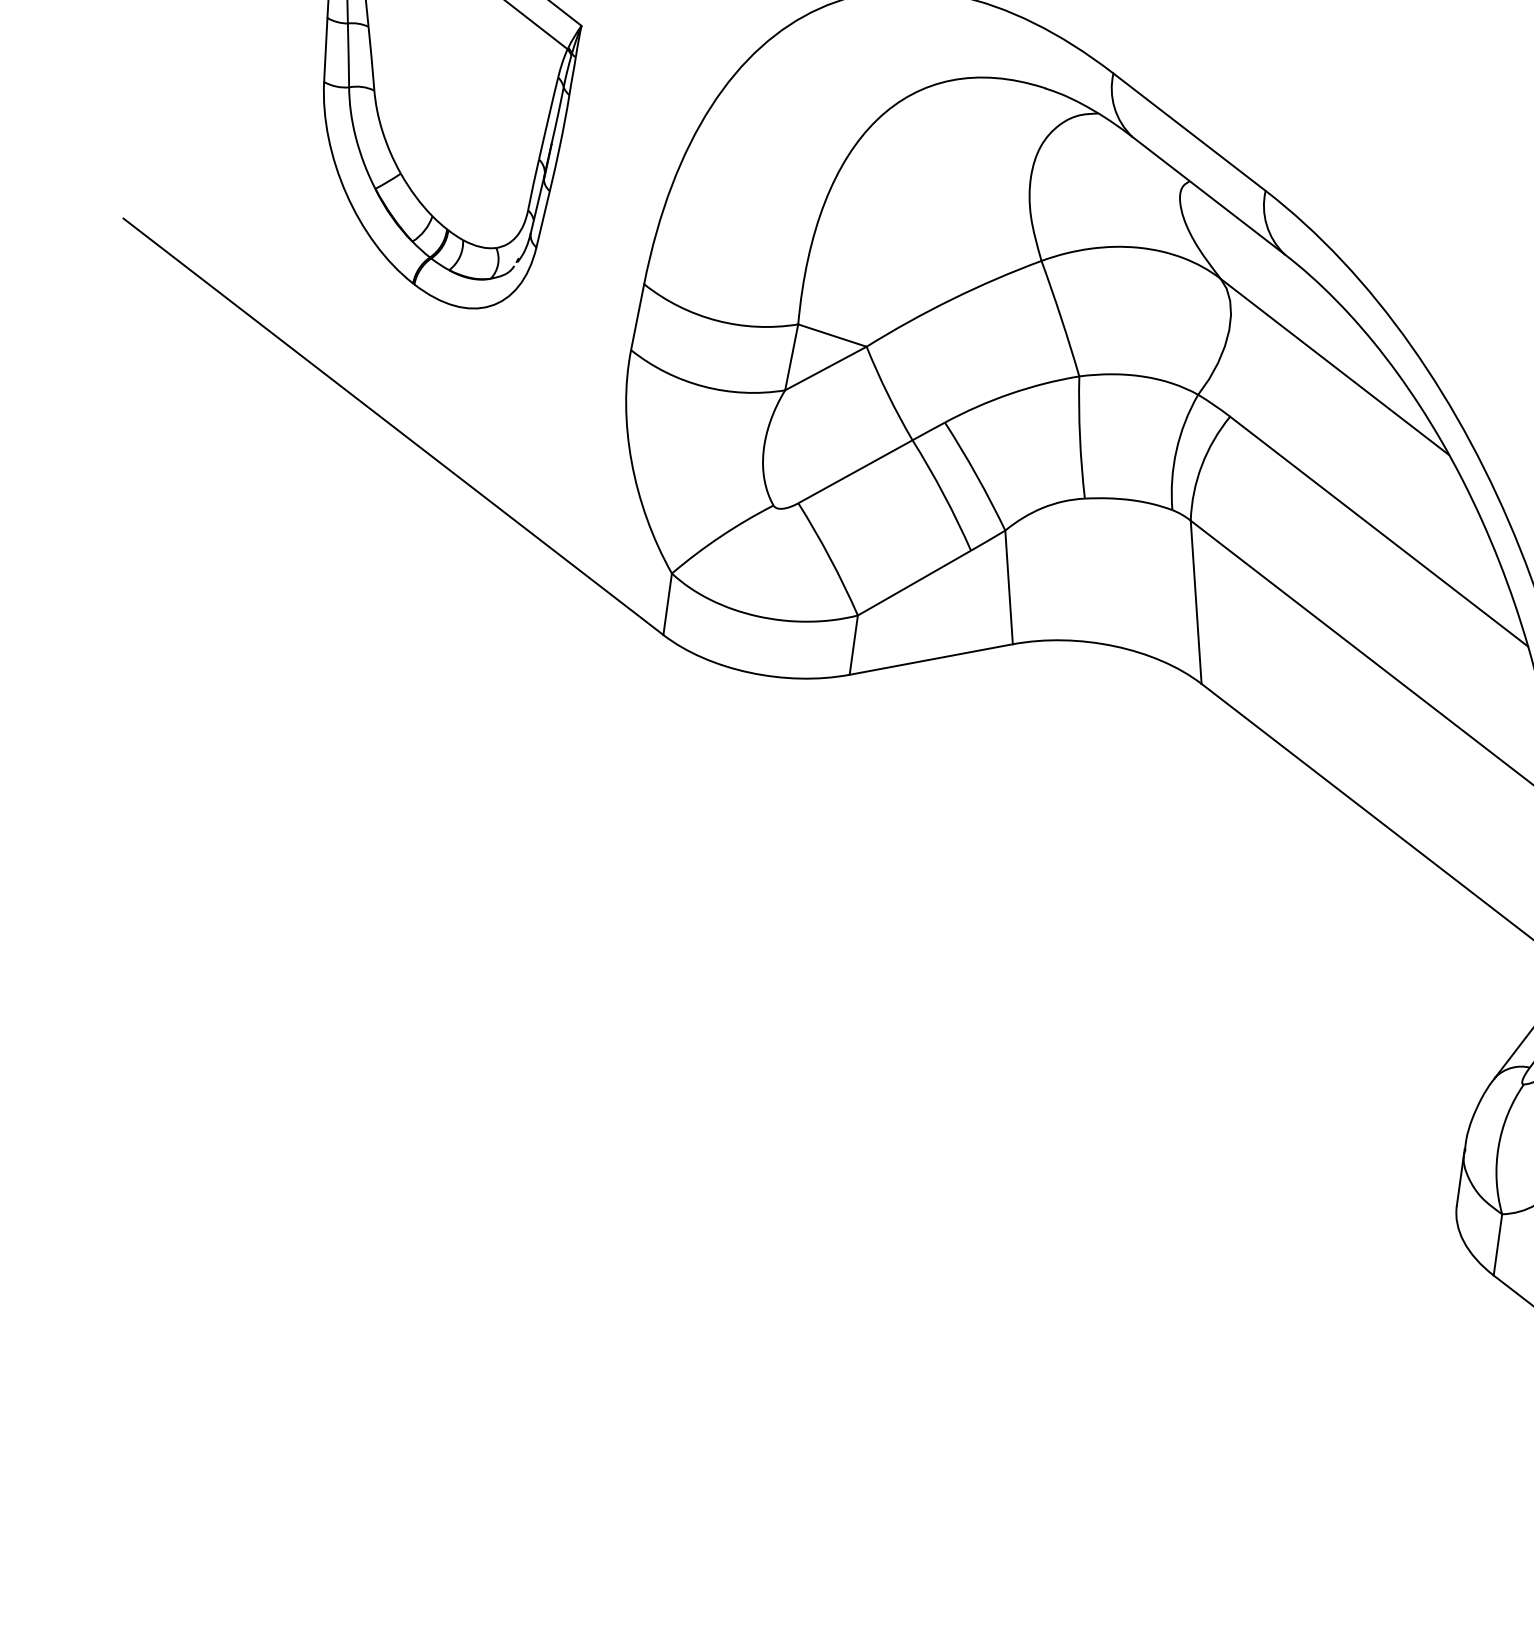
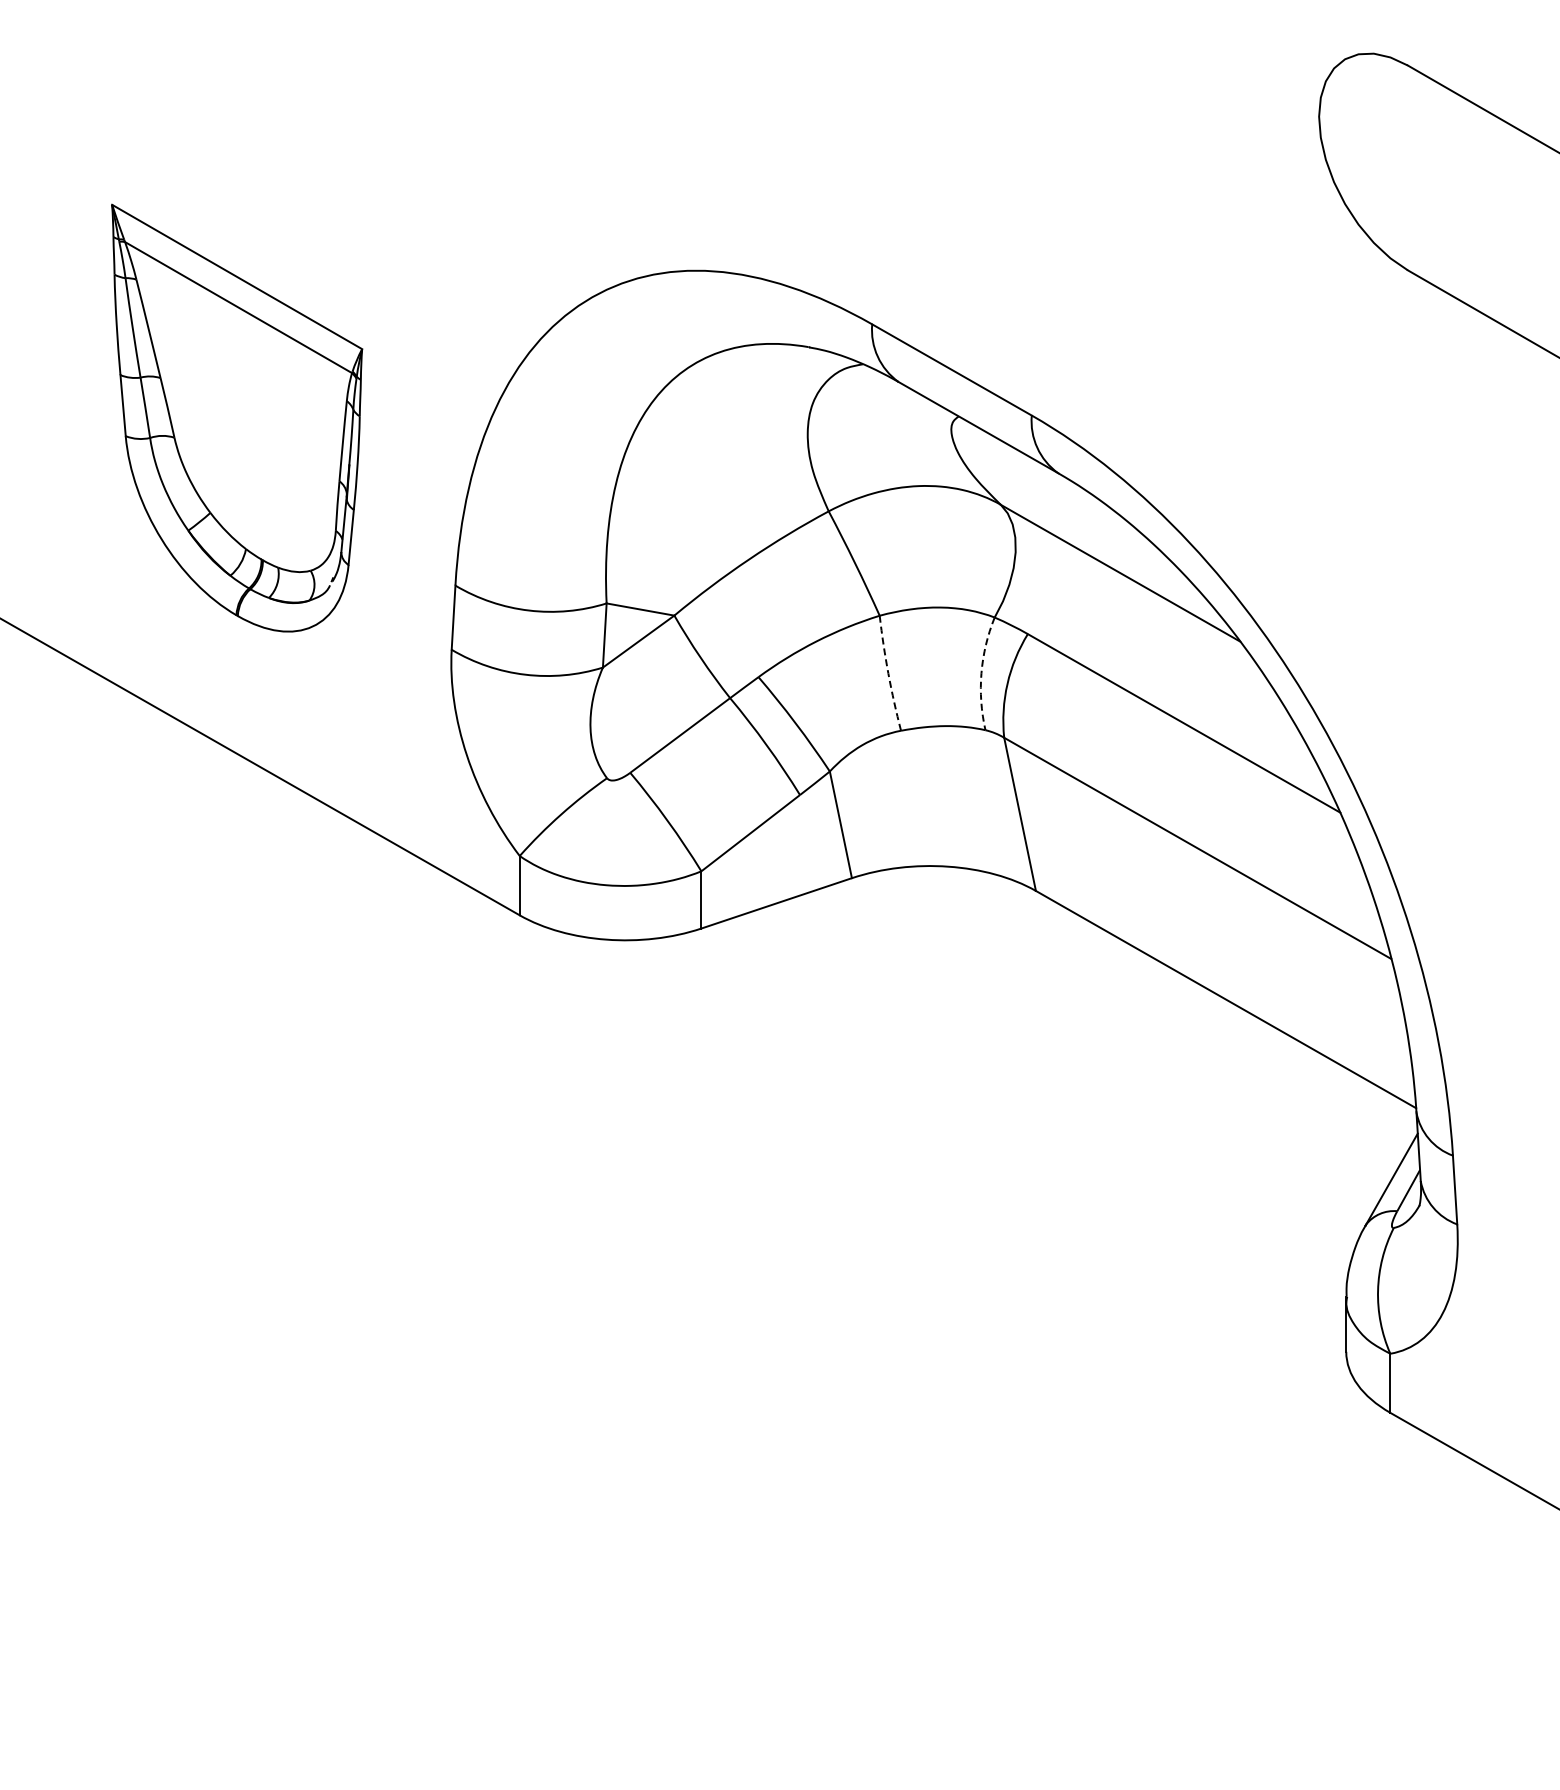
arc: (1080, 437) -> (888, 673), solid -> dashed
arc: (1176, 450) -> (981, 673), solid -> dashed

